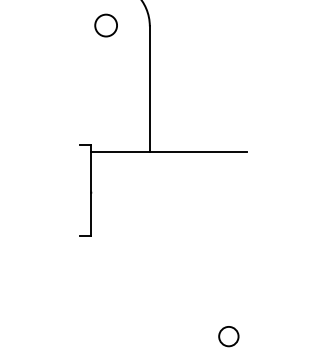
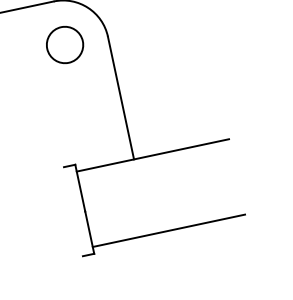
circle: (105, 25) -> (64, 45), size x1.67
line: (168, 228) -> (168, 230), added

